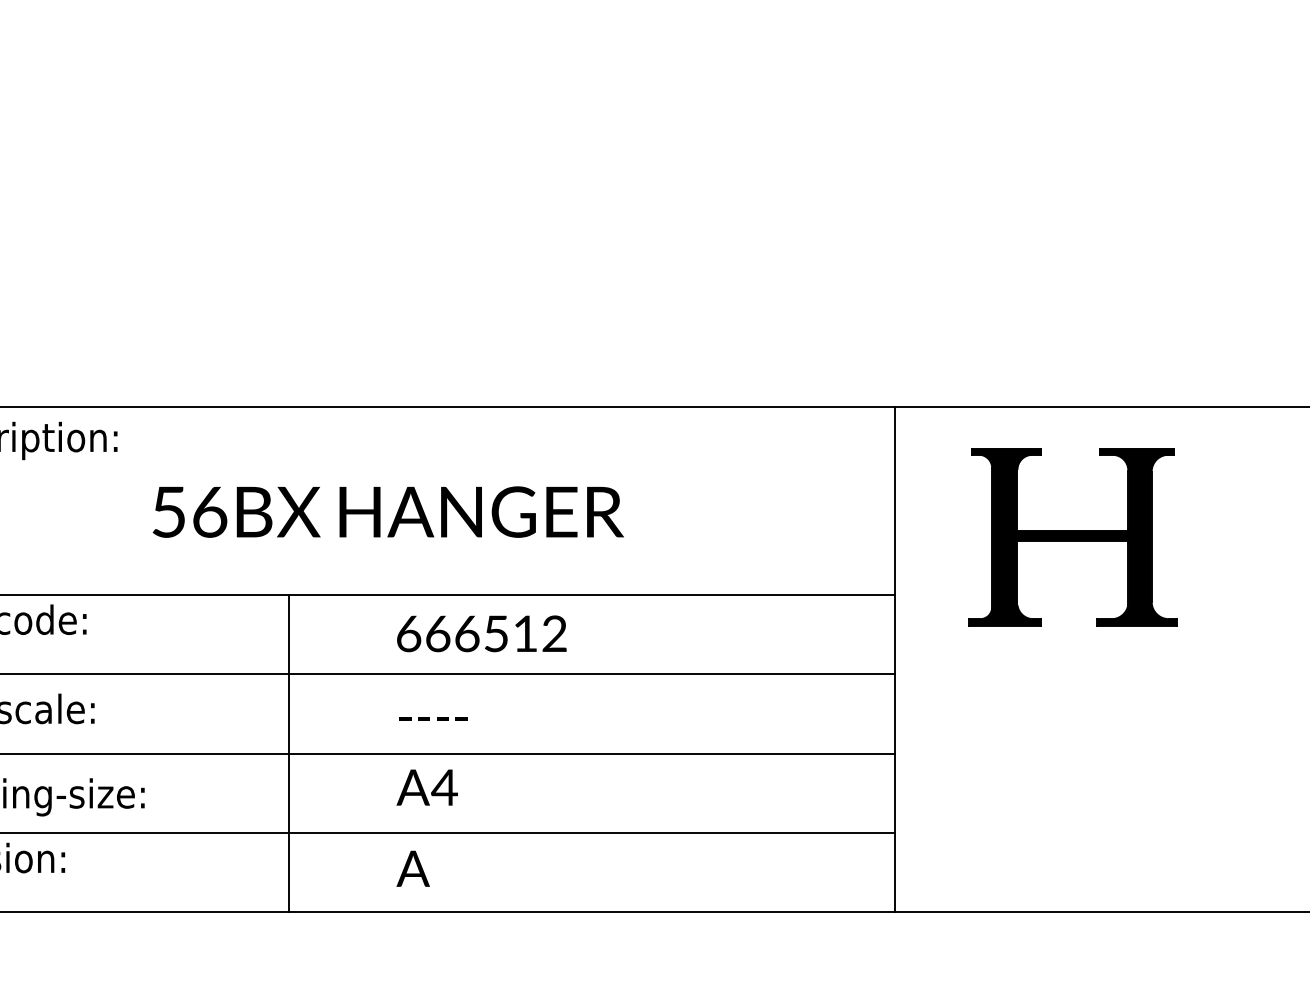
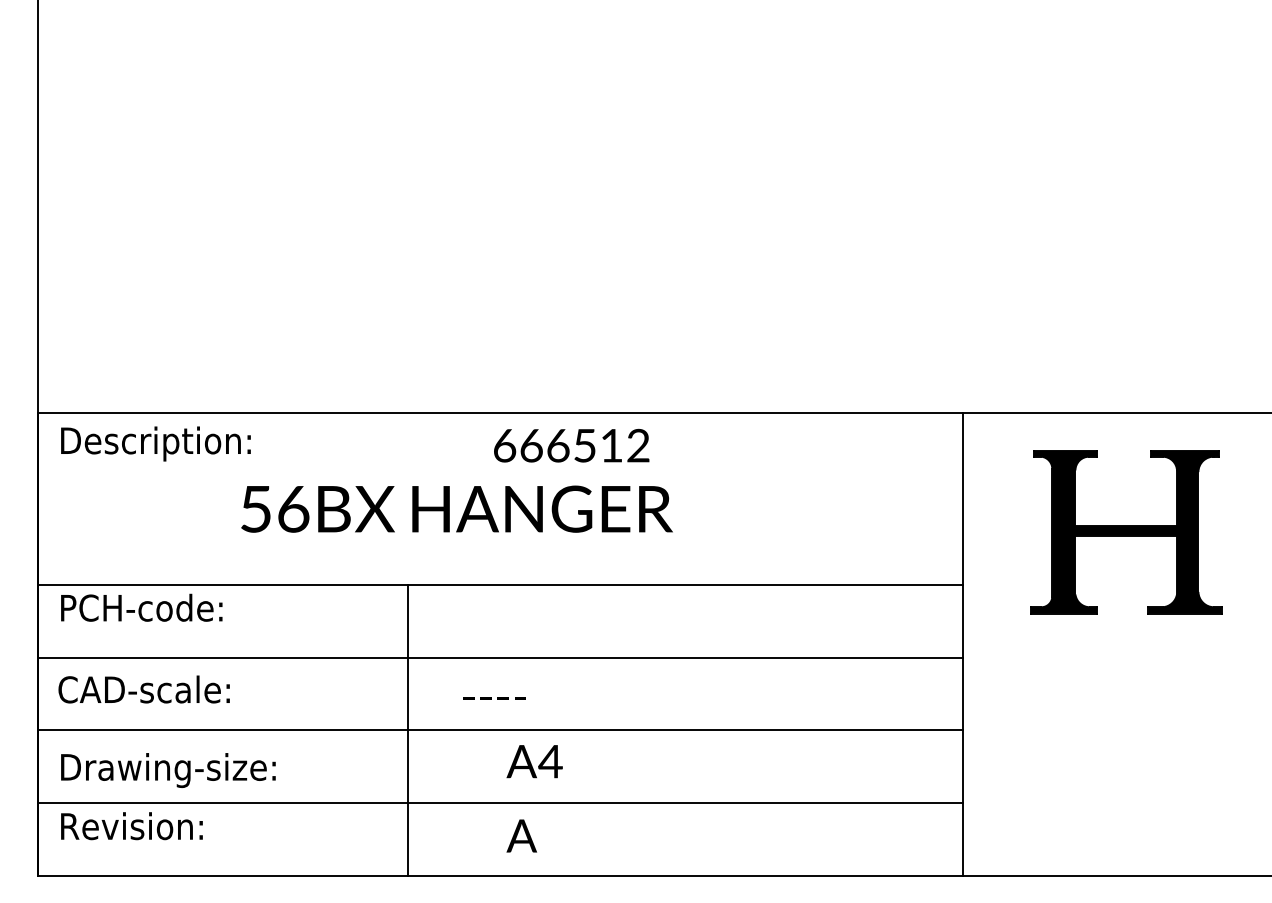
text: (387, 511) -> (456, 508), moved
text: (481, 633) -> (571, 445), moved
text: (433, 718) -> (494, 698), moved

